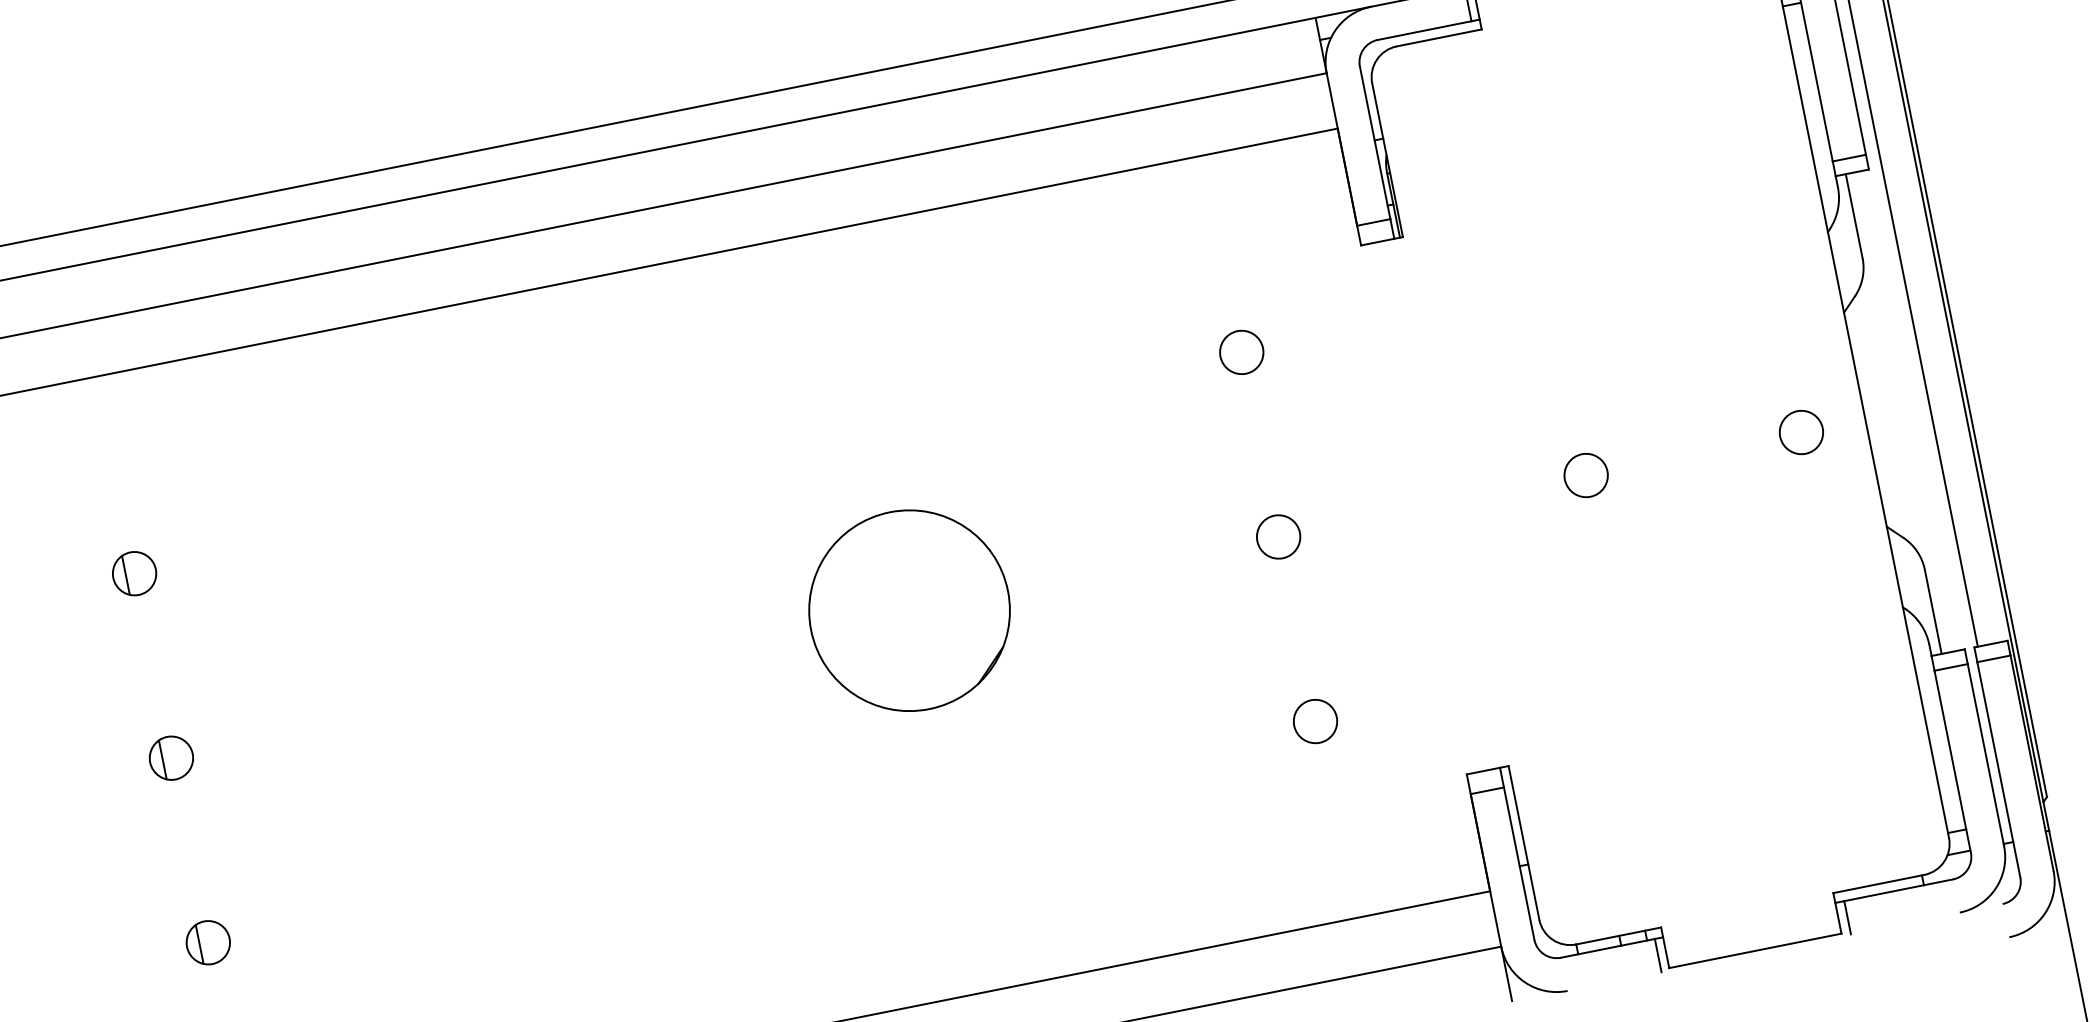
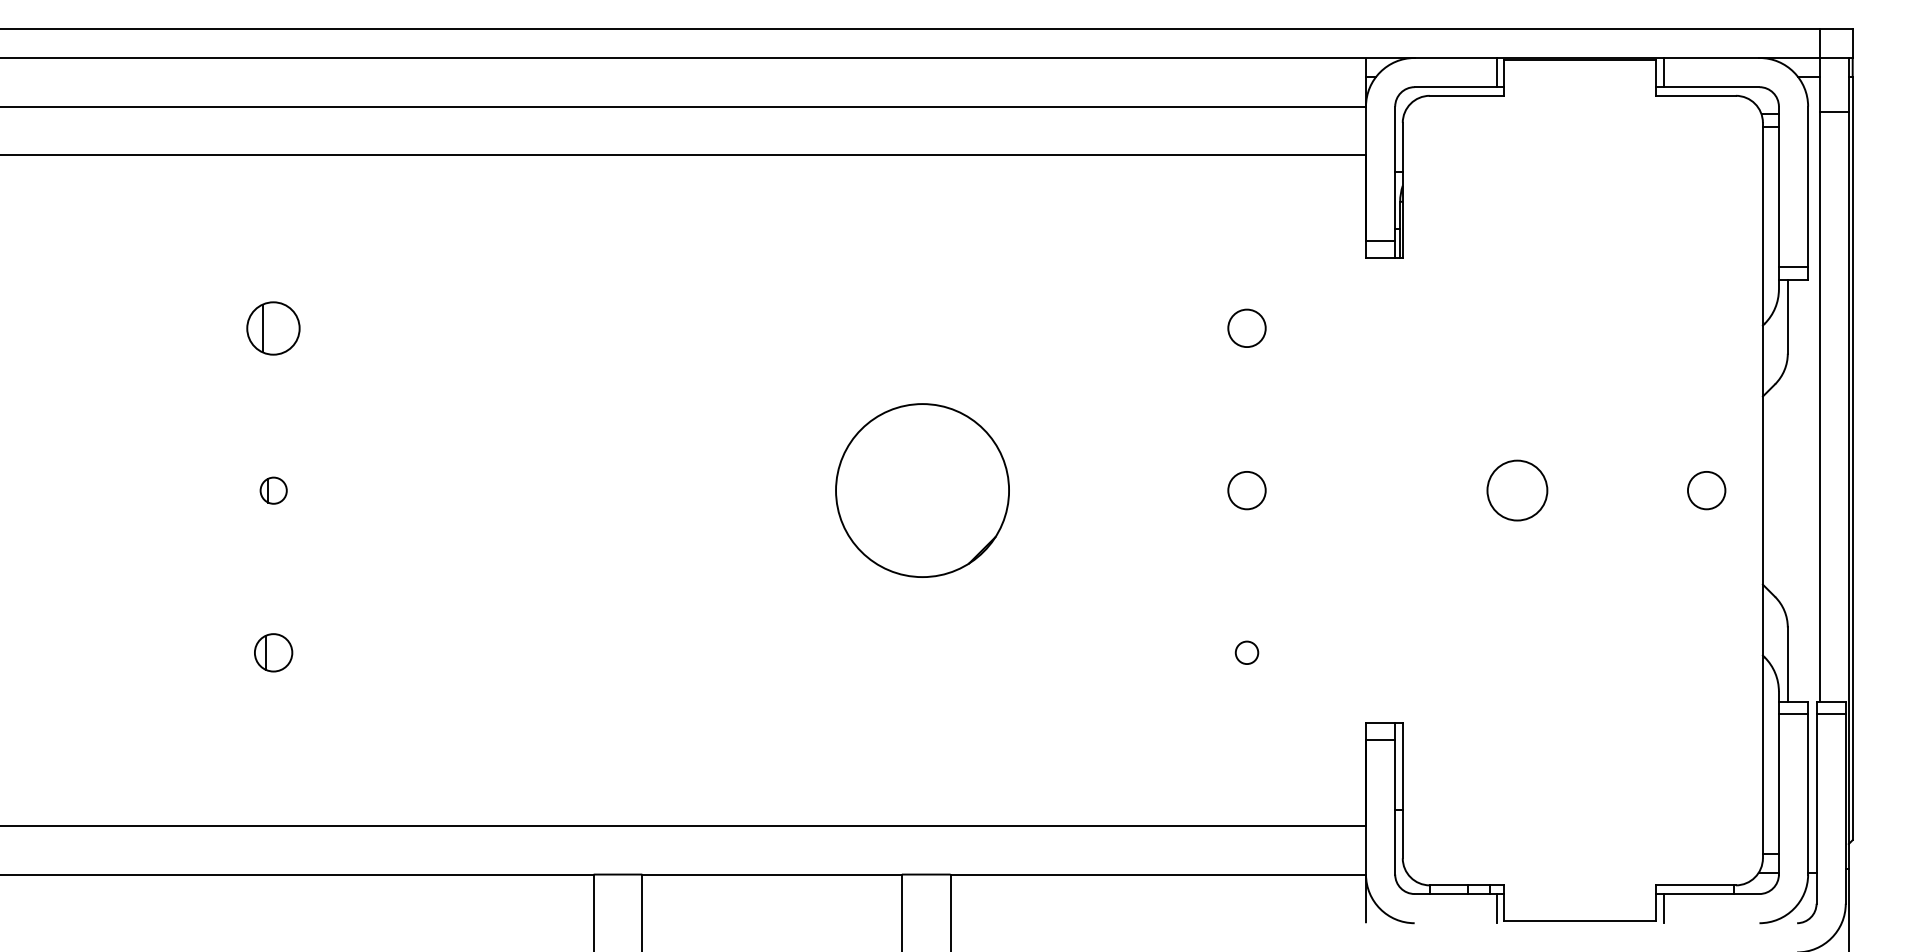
circle: (1586, 475) -> (1517, 490), size x1.6
part: (134, 572) -> (273, 327), size x1.4
circle: (1314, 721) -> (1246, 652), size x0.6
part: (171, 758) -> (273, 490), size x0.7

